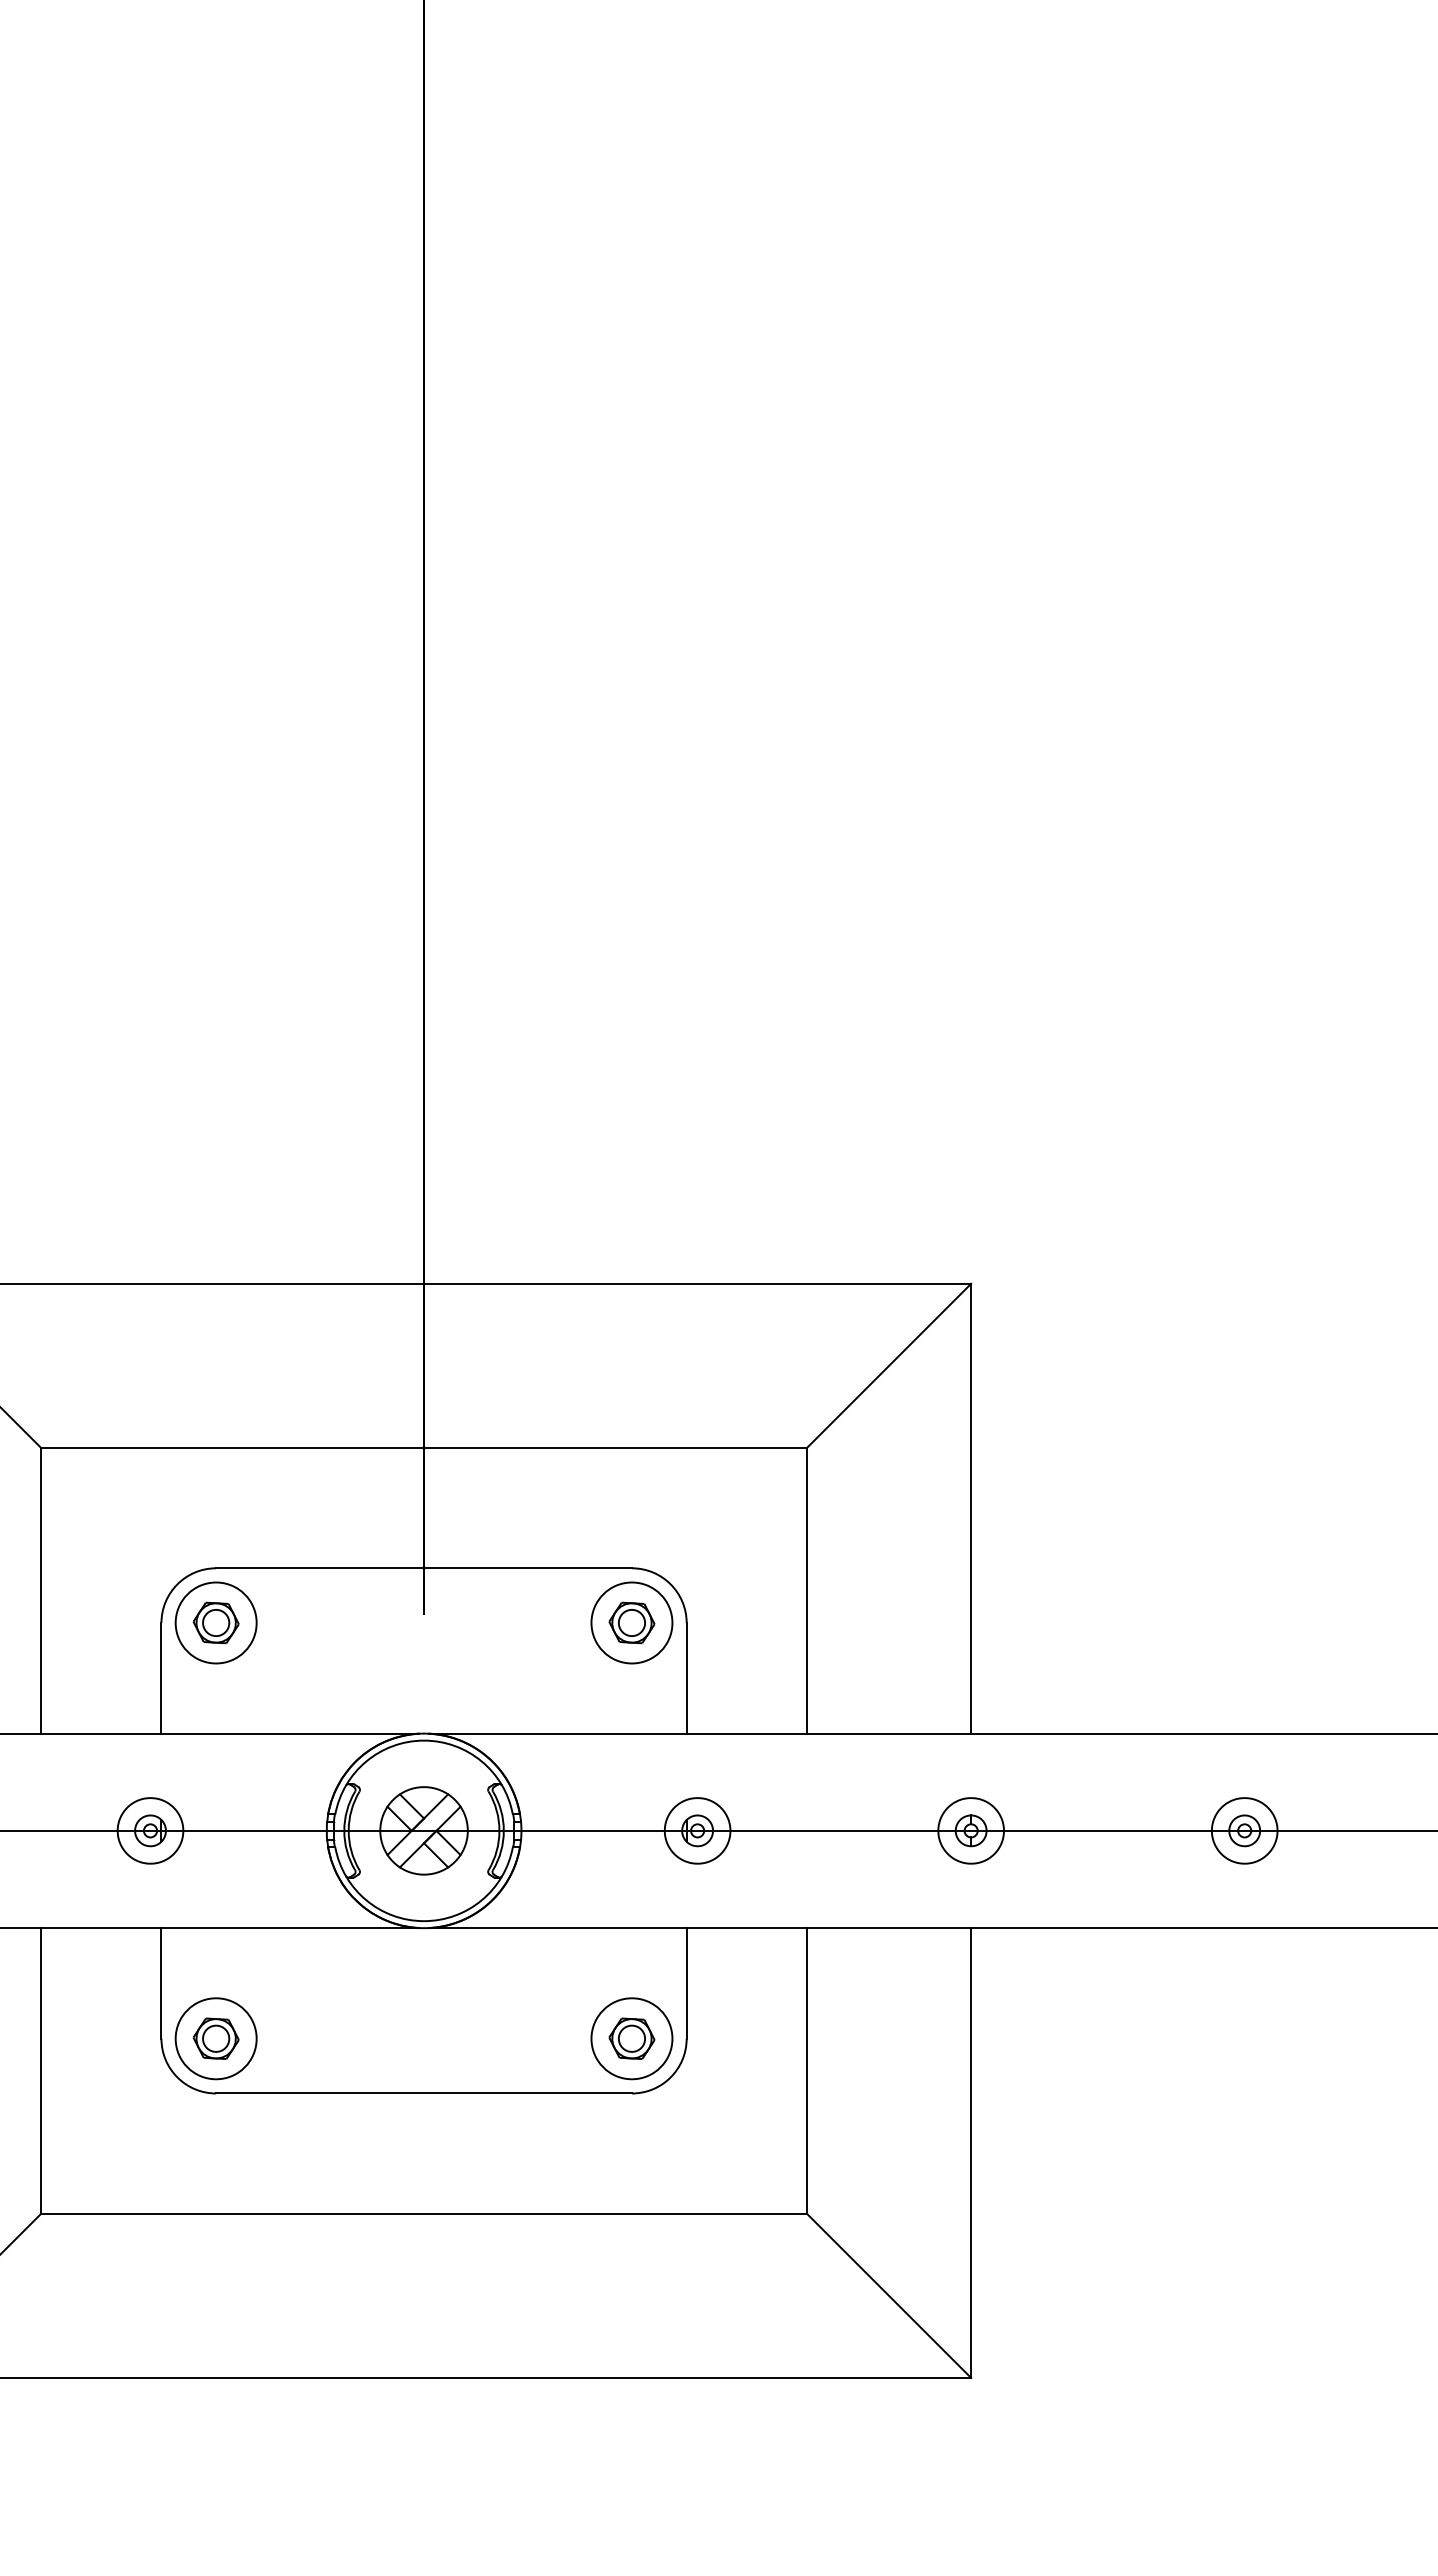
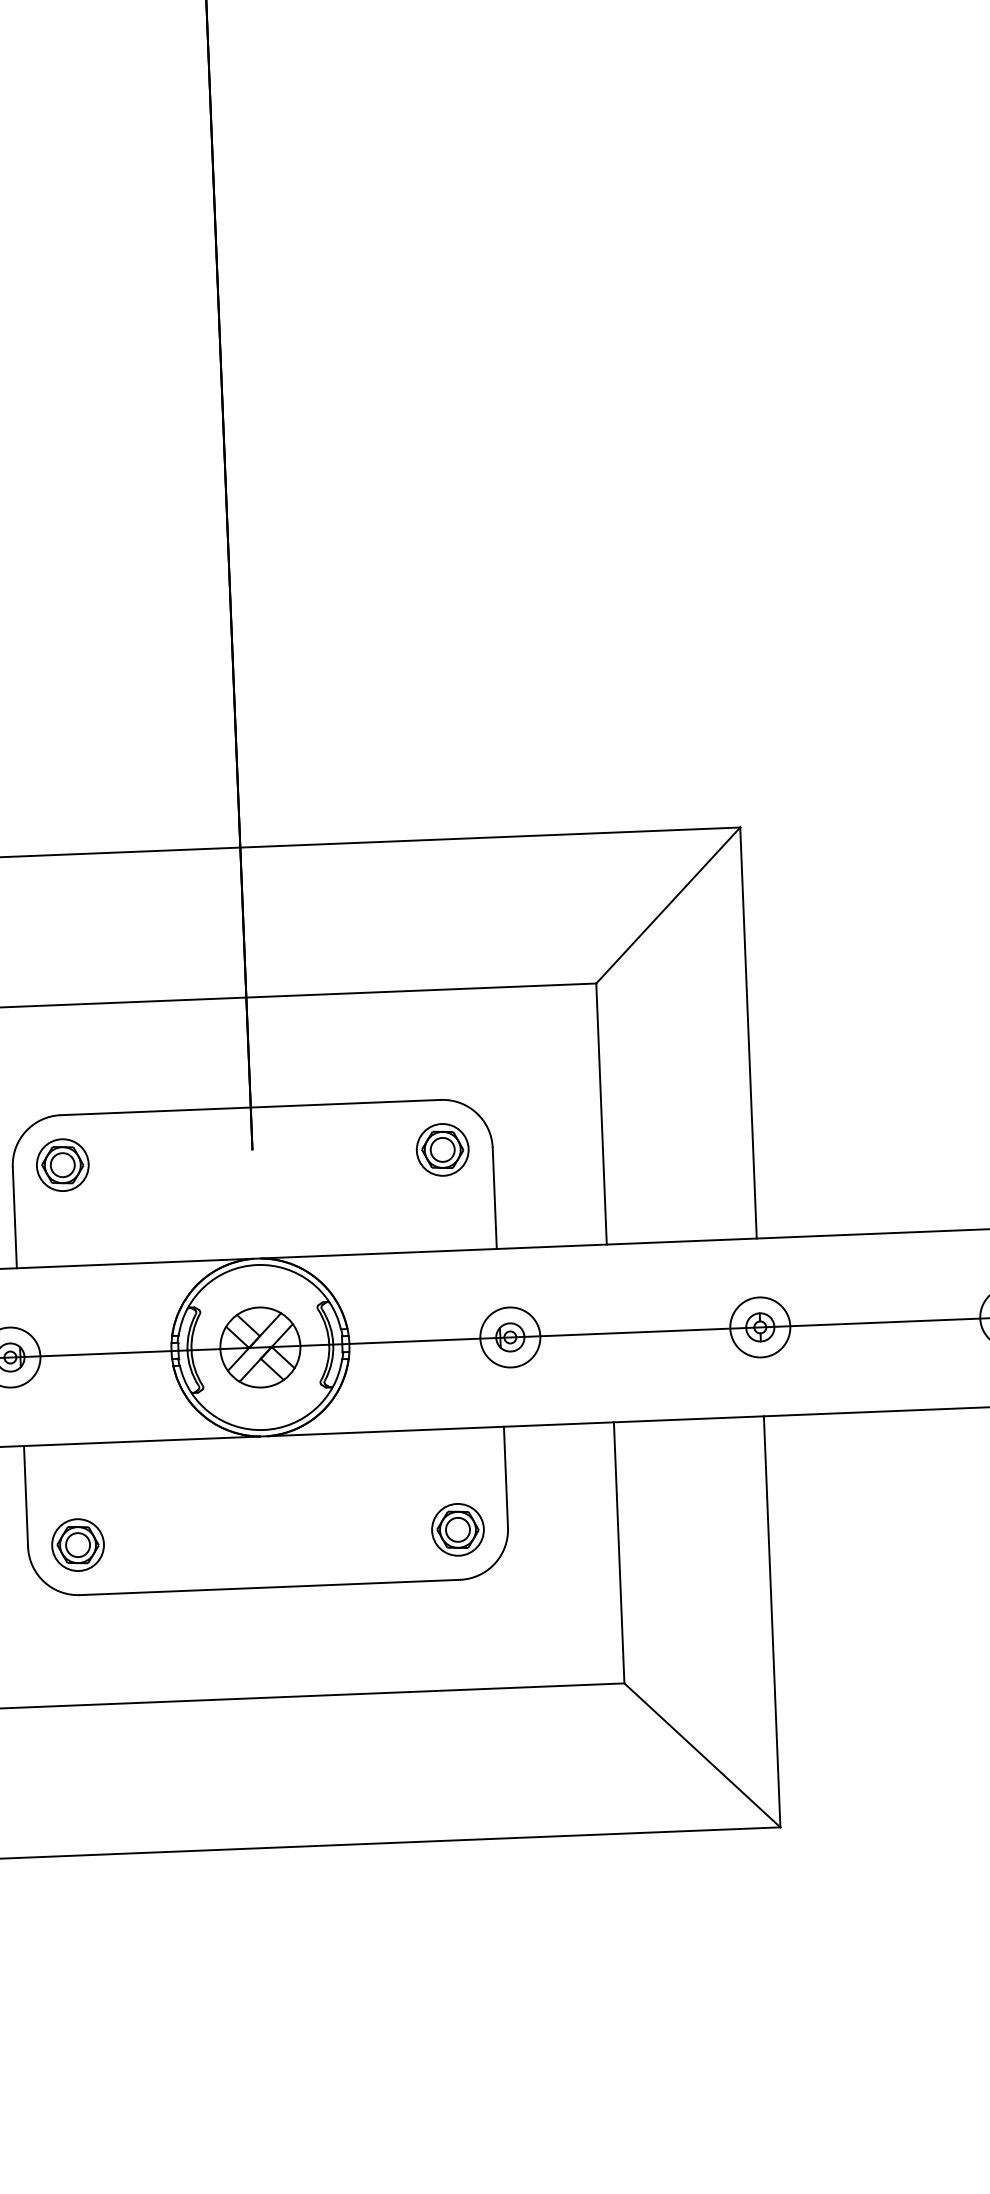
circle: (215, 1622) -> (62, 1164), size x0.7
circle: (631, 1622) -> (442, 1149), size x0.7
circle: (215, 2038) -> (77, 1544), size x0.7
circle: (631, 2038) -> (457, 1529), size x0.7

